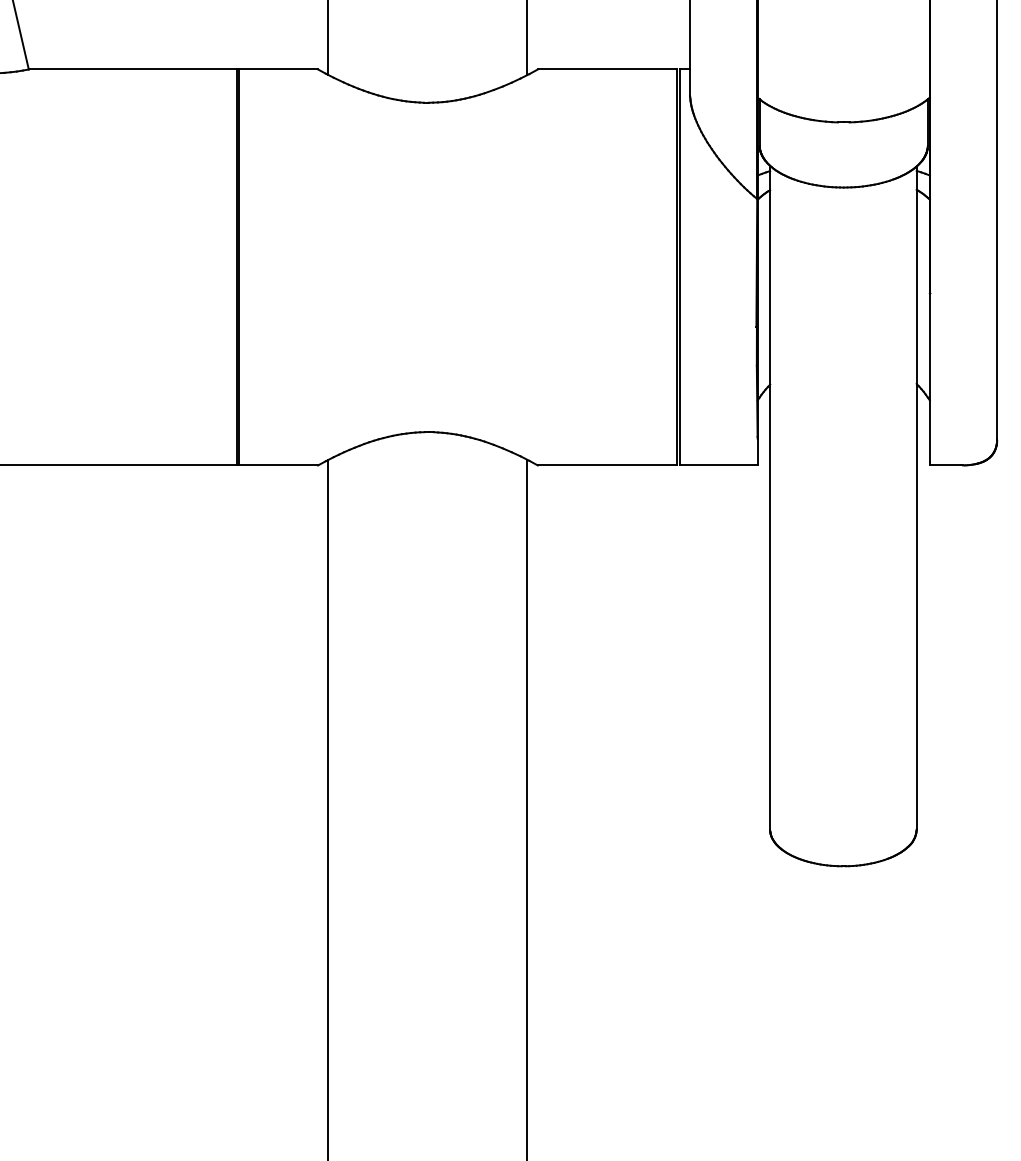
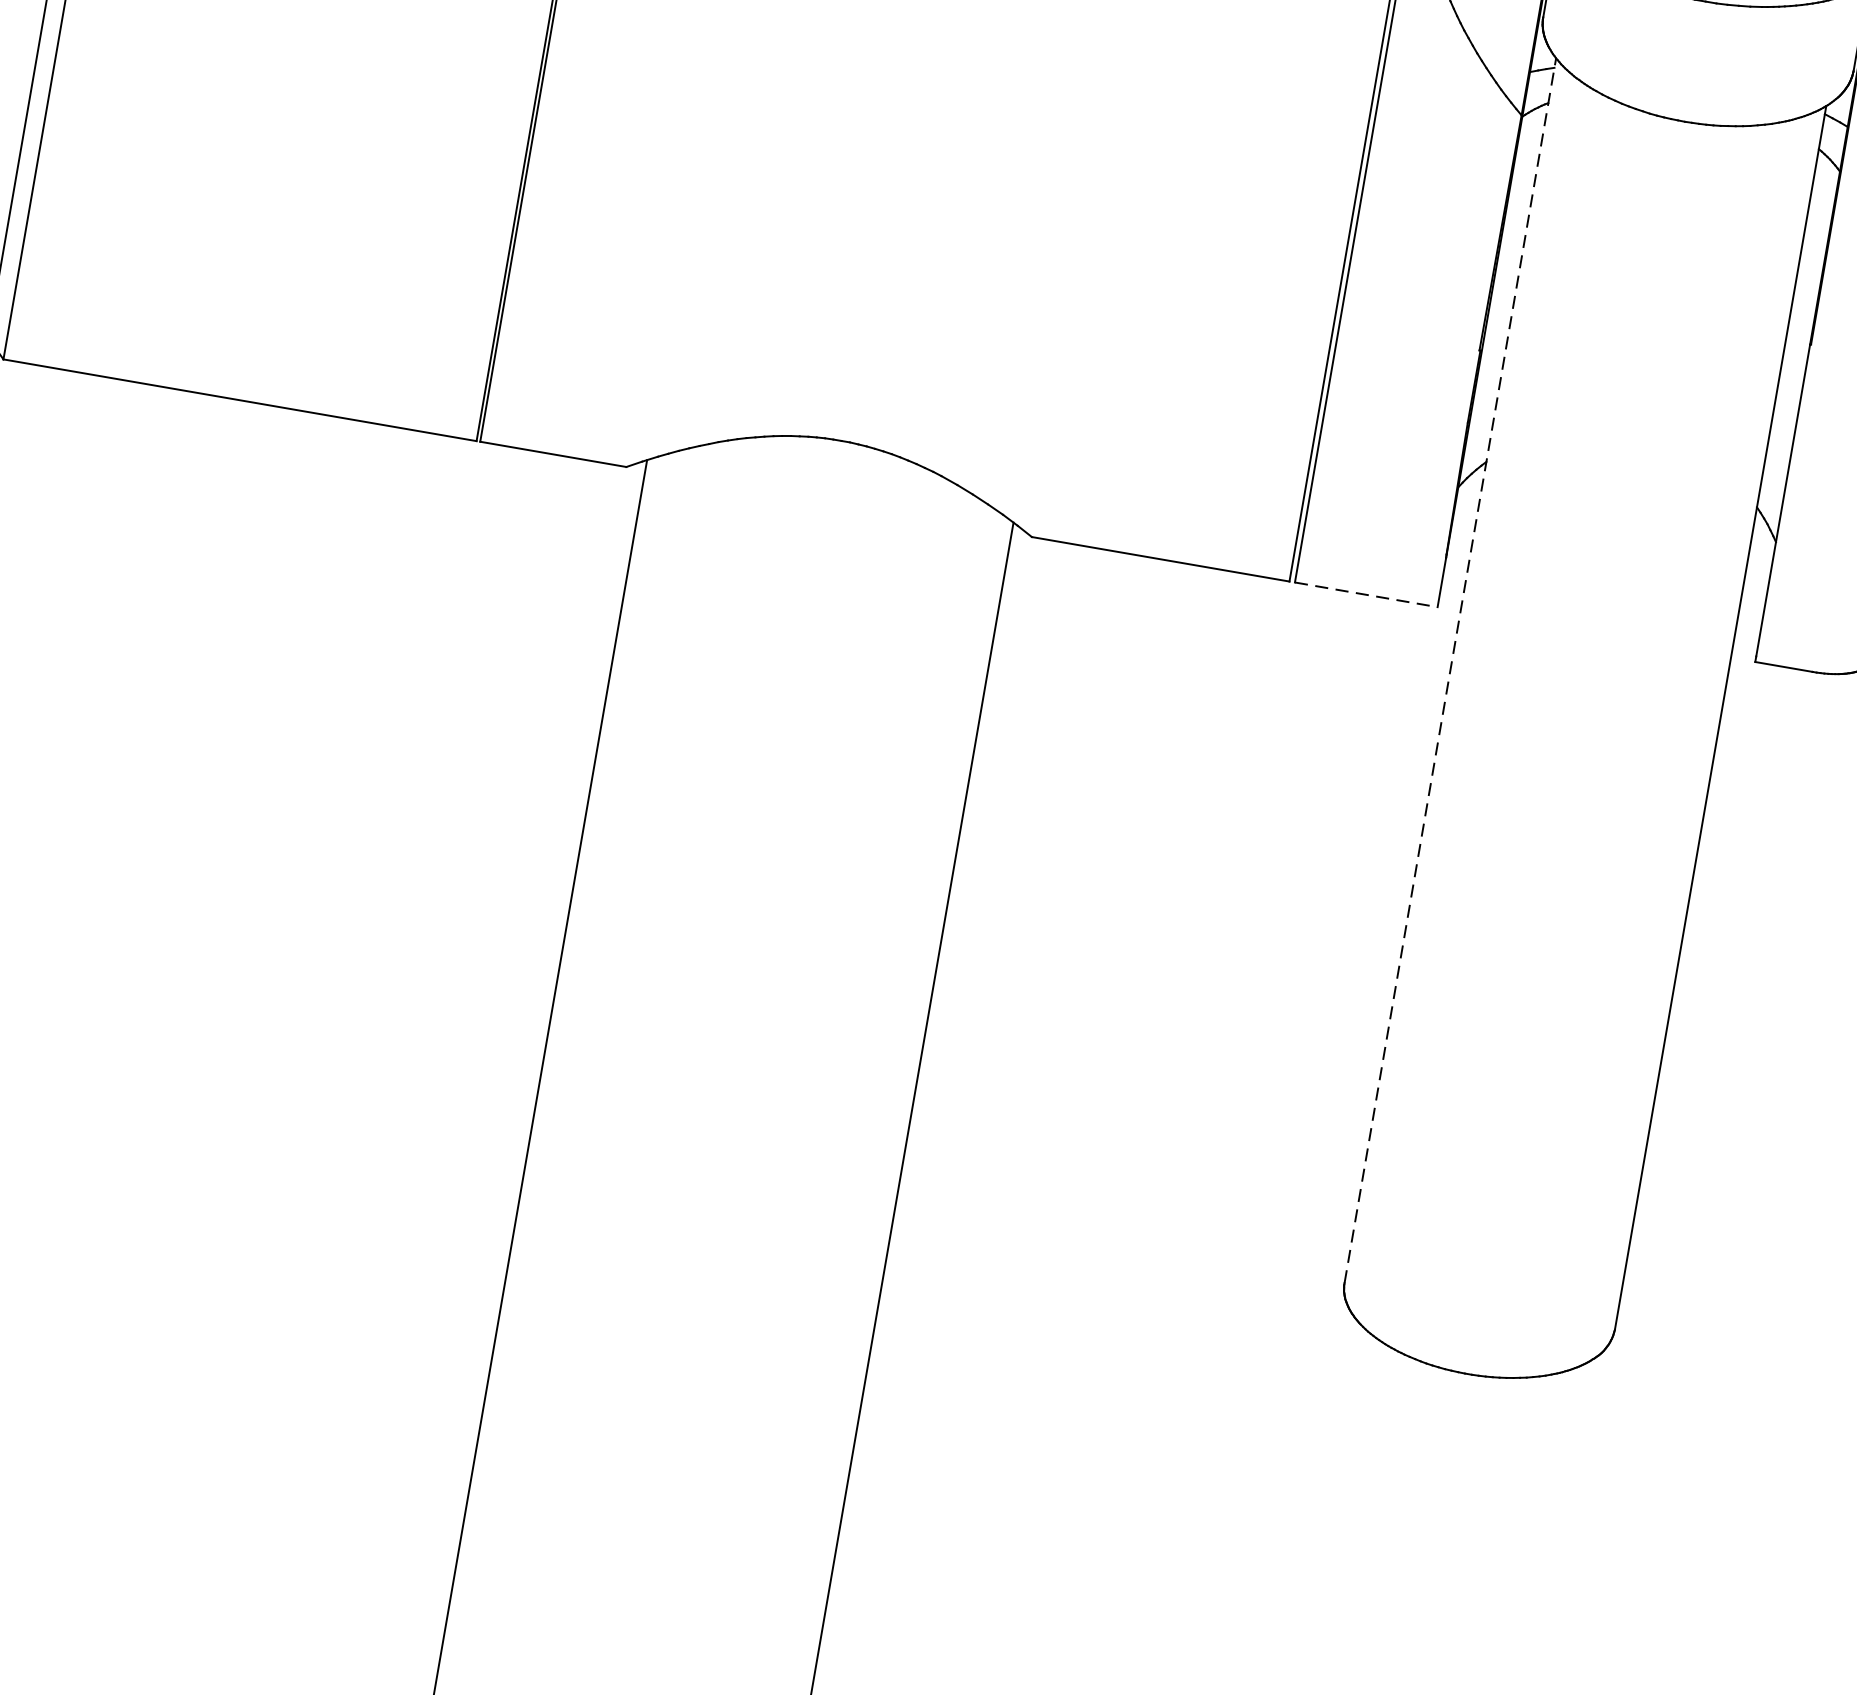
line: (719, 465) -> (1367, 595), solid -> dashed
line: (770, 497) -> (1451, 670), solid -> dashed

